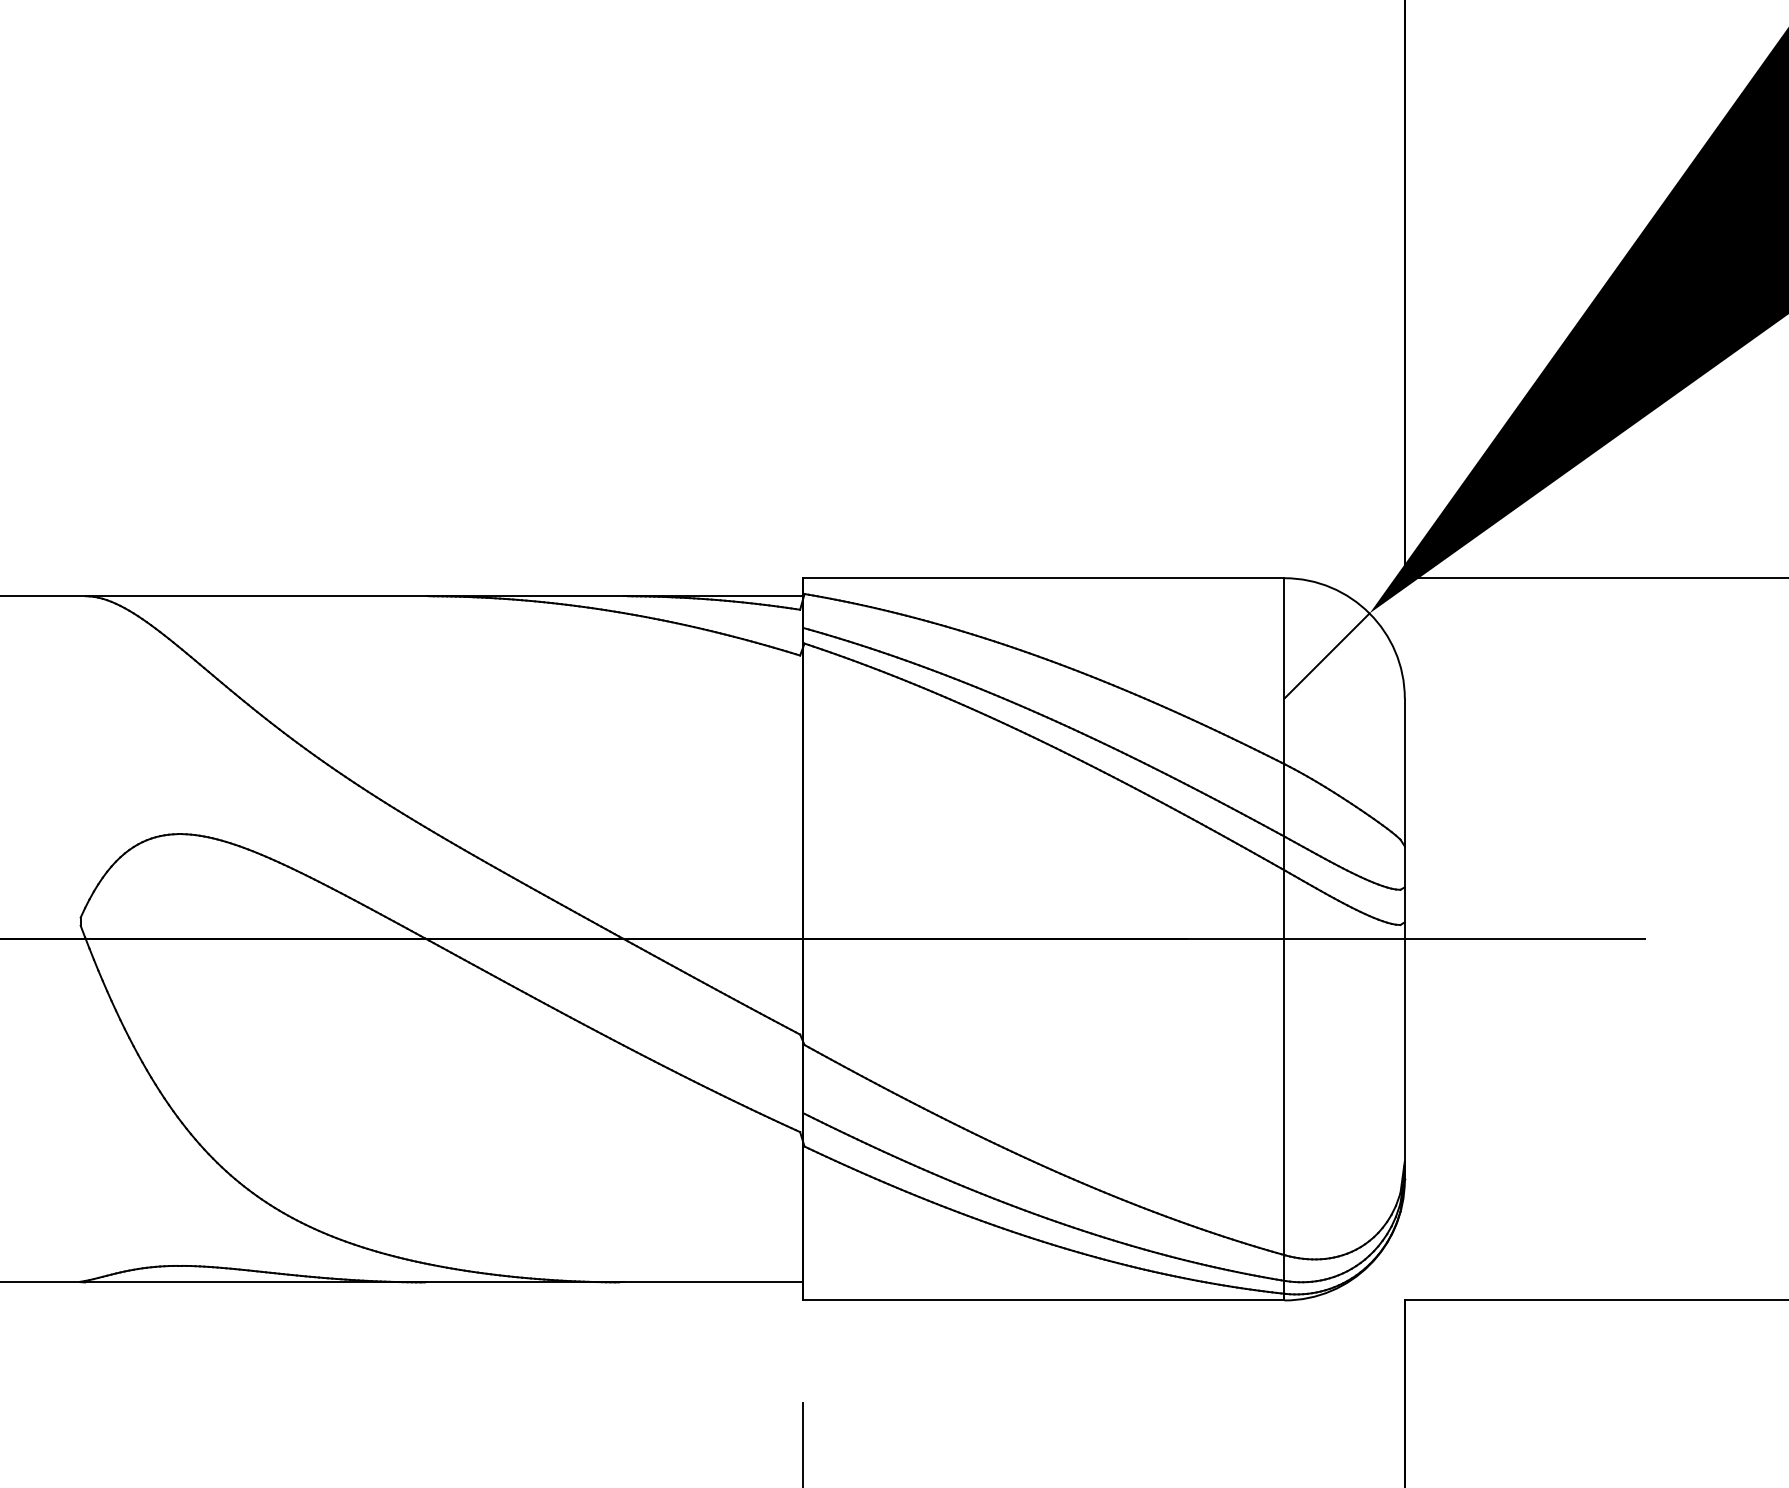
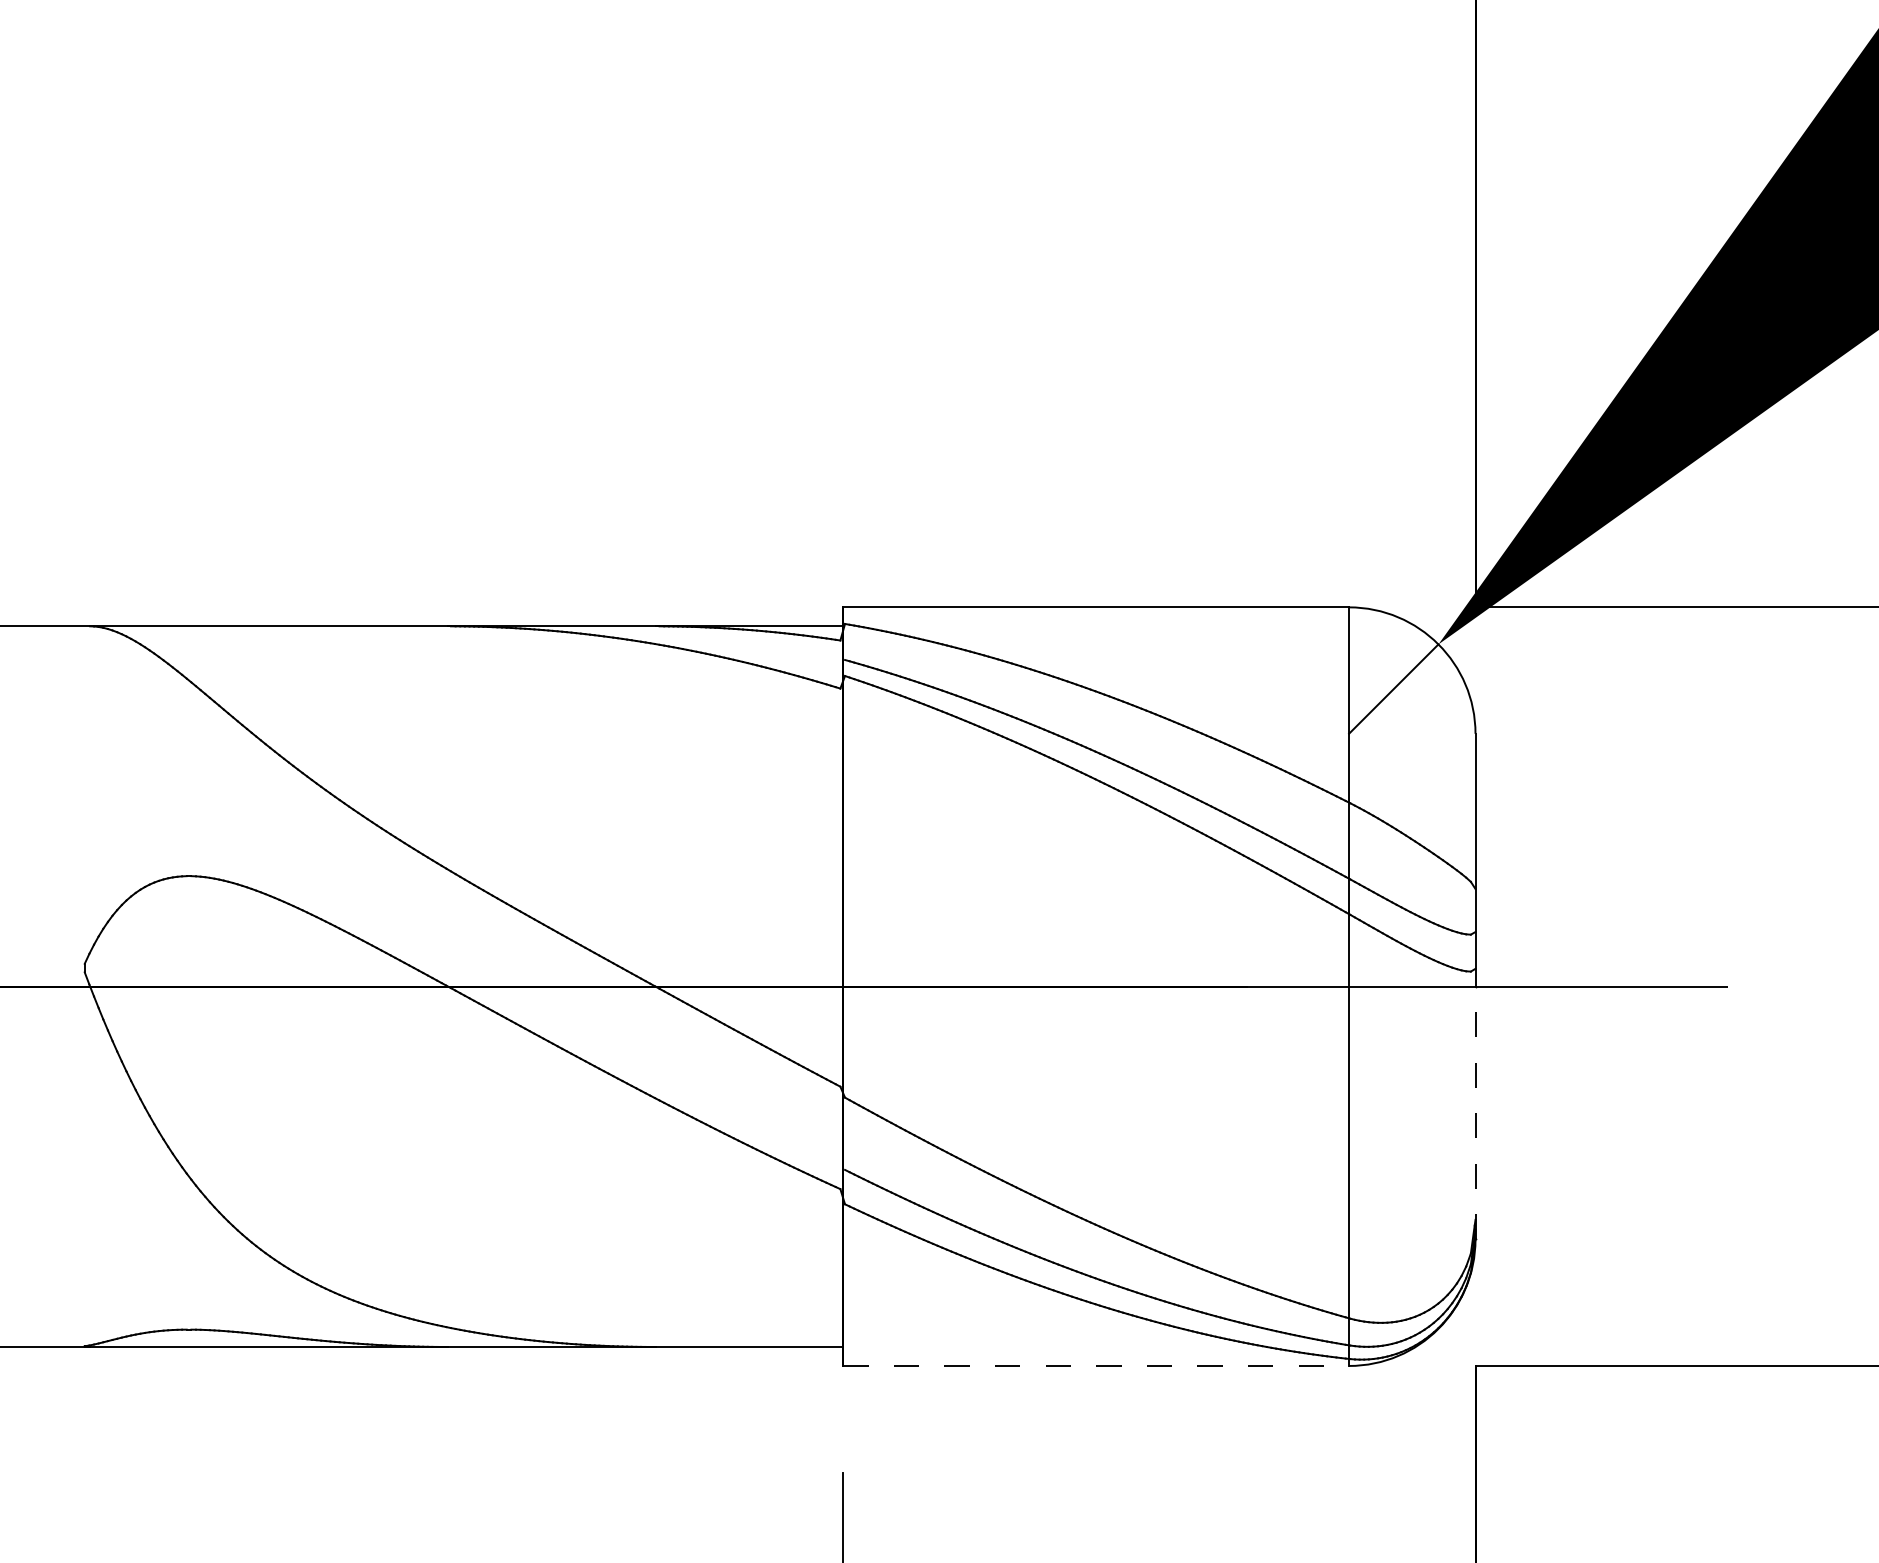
line: (1404, 1059) -> (1475, 1112), solid -> dashed
line: (1043, 1300) -> (1096, 1365), solid -> dashed

